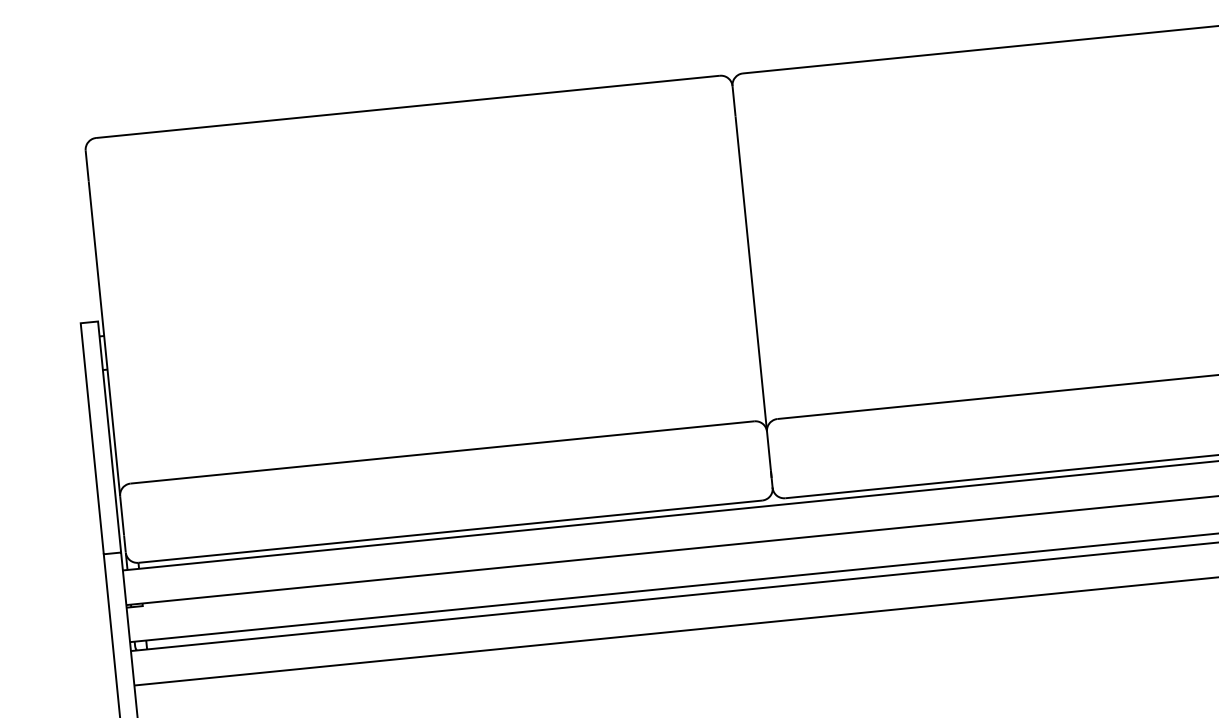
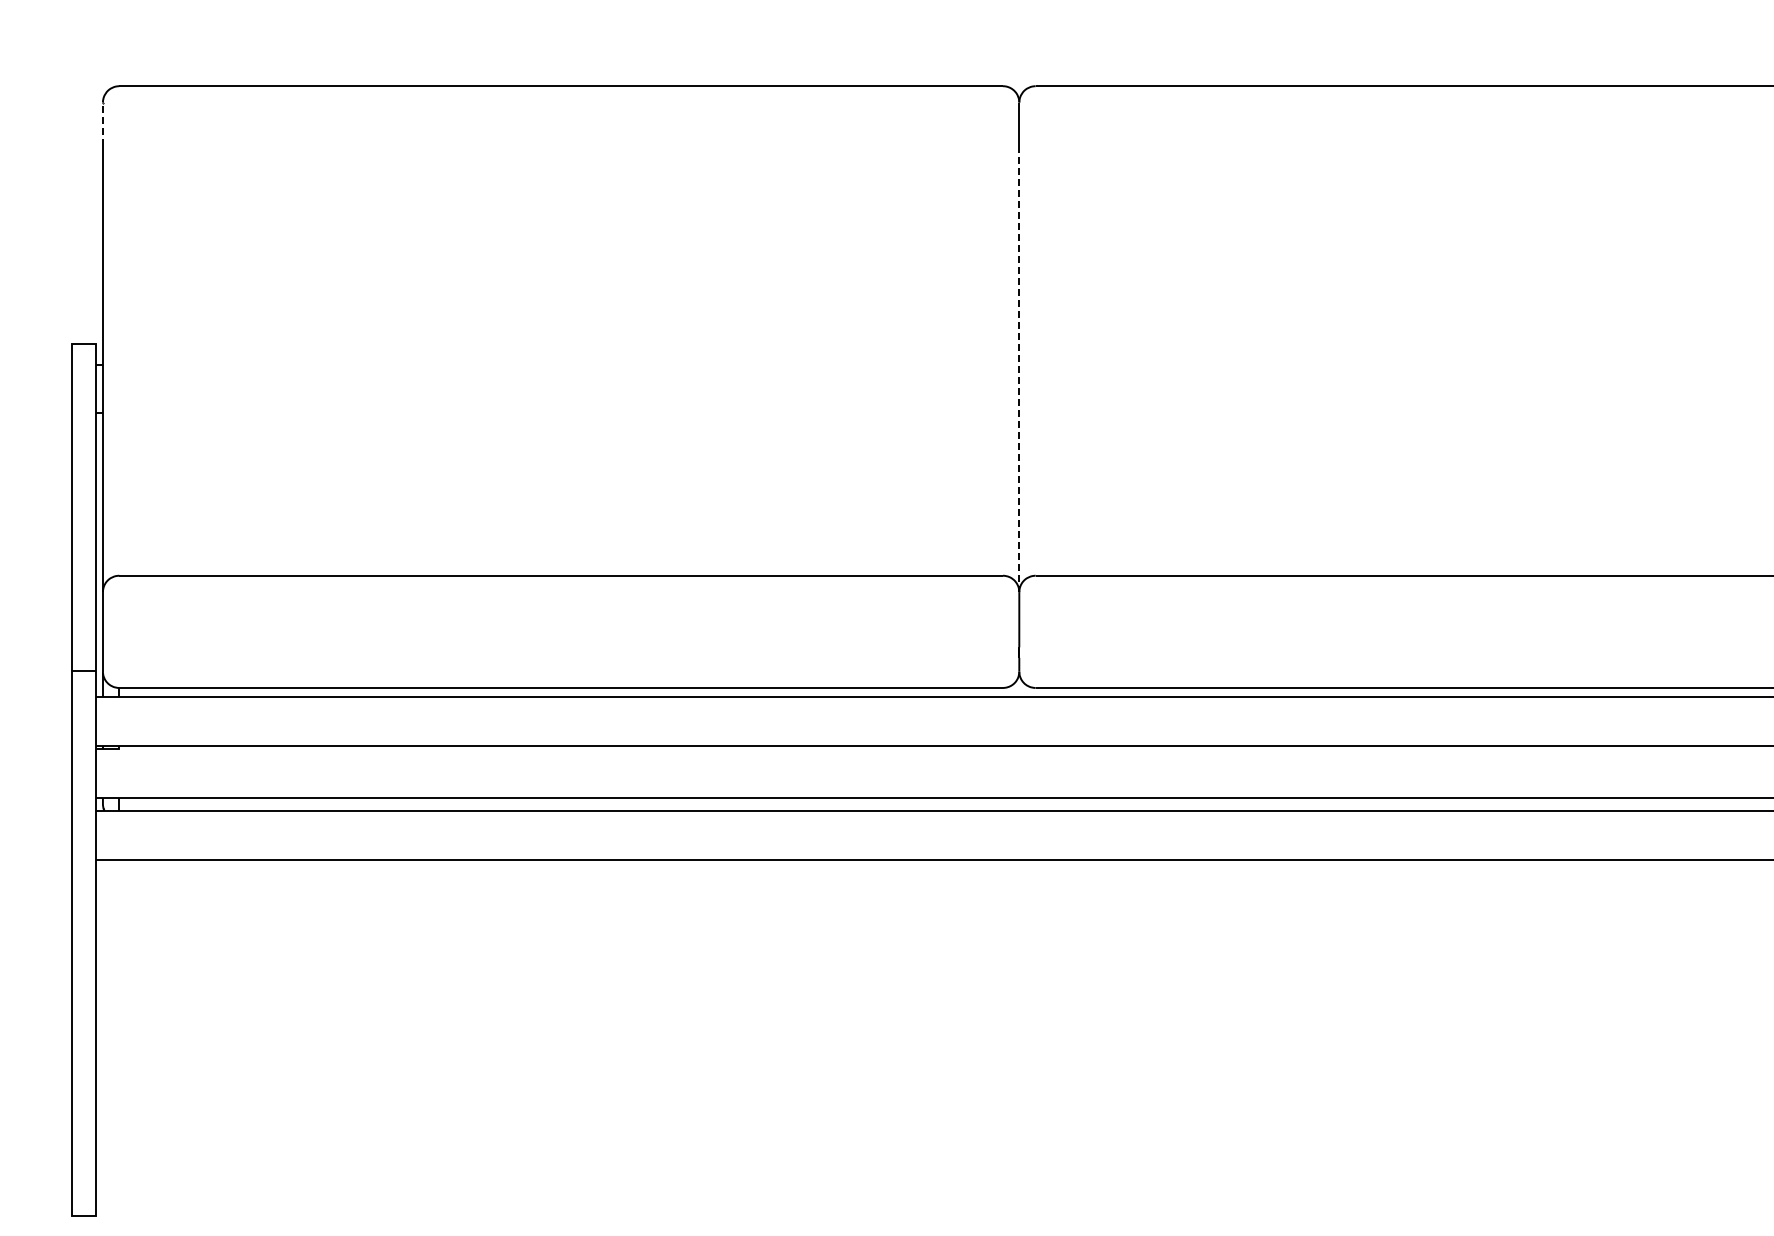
line: (86, 165) -> (102, 123), solid -> dashed
line: (751, 274) -> (1019, 369), solid -> dashed

